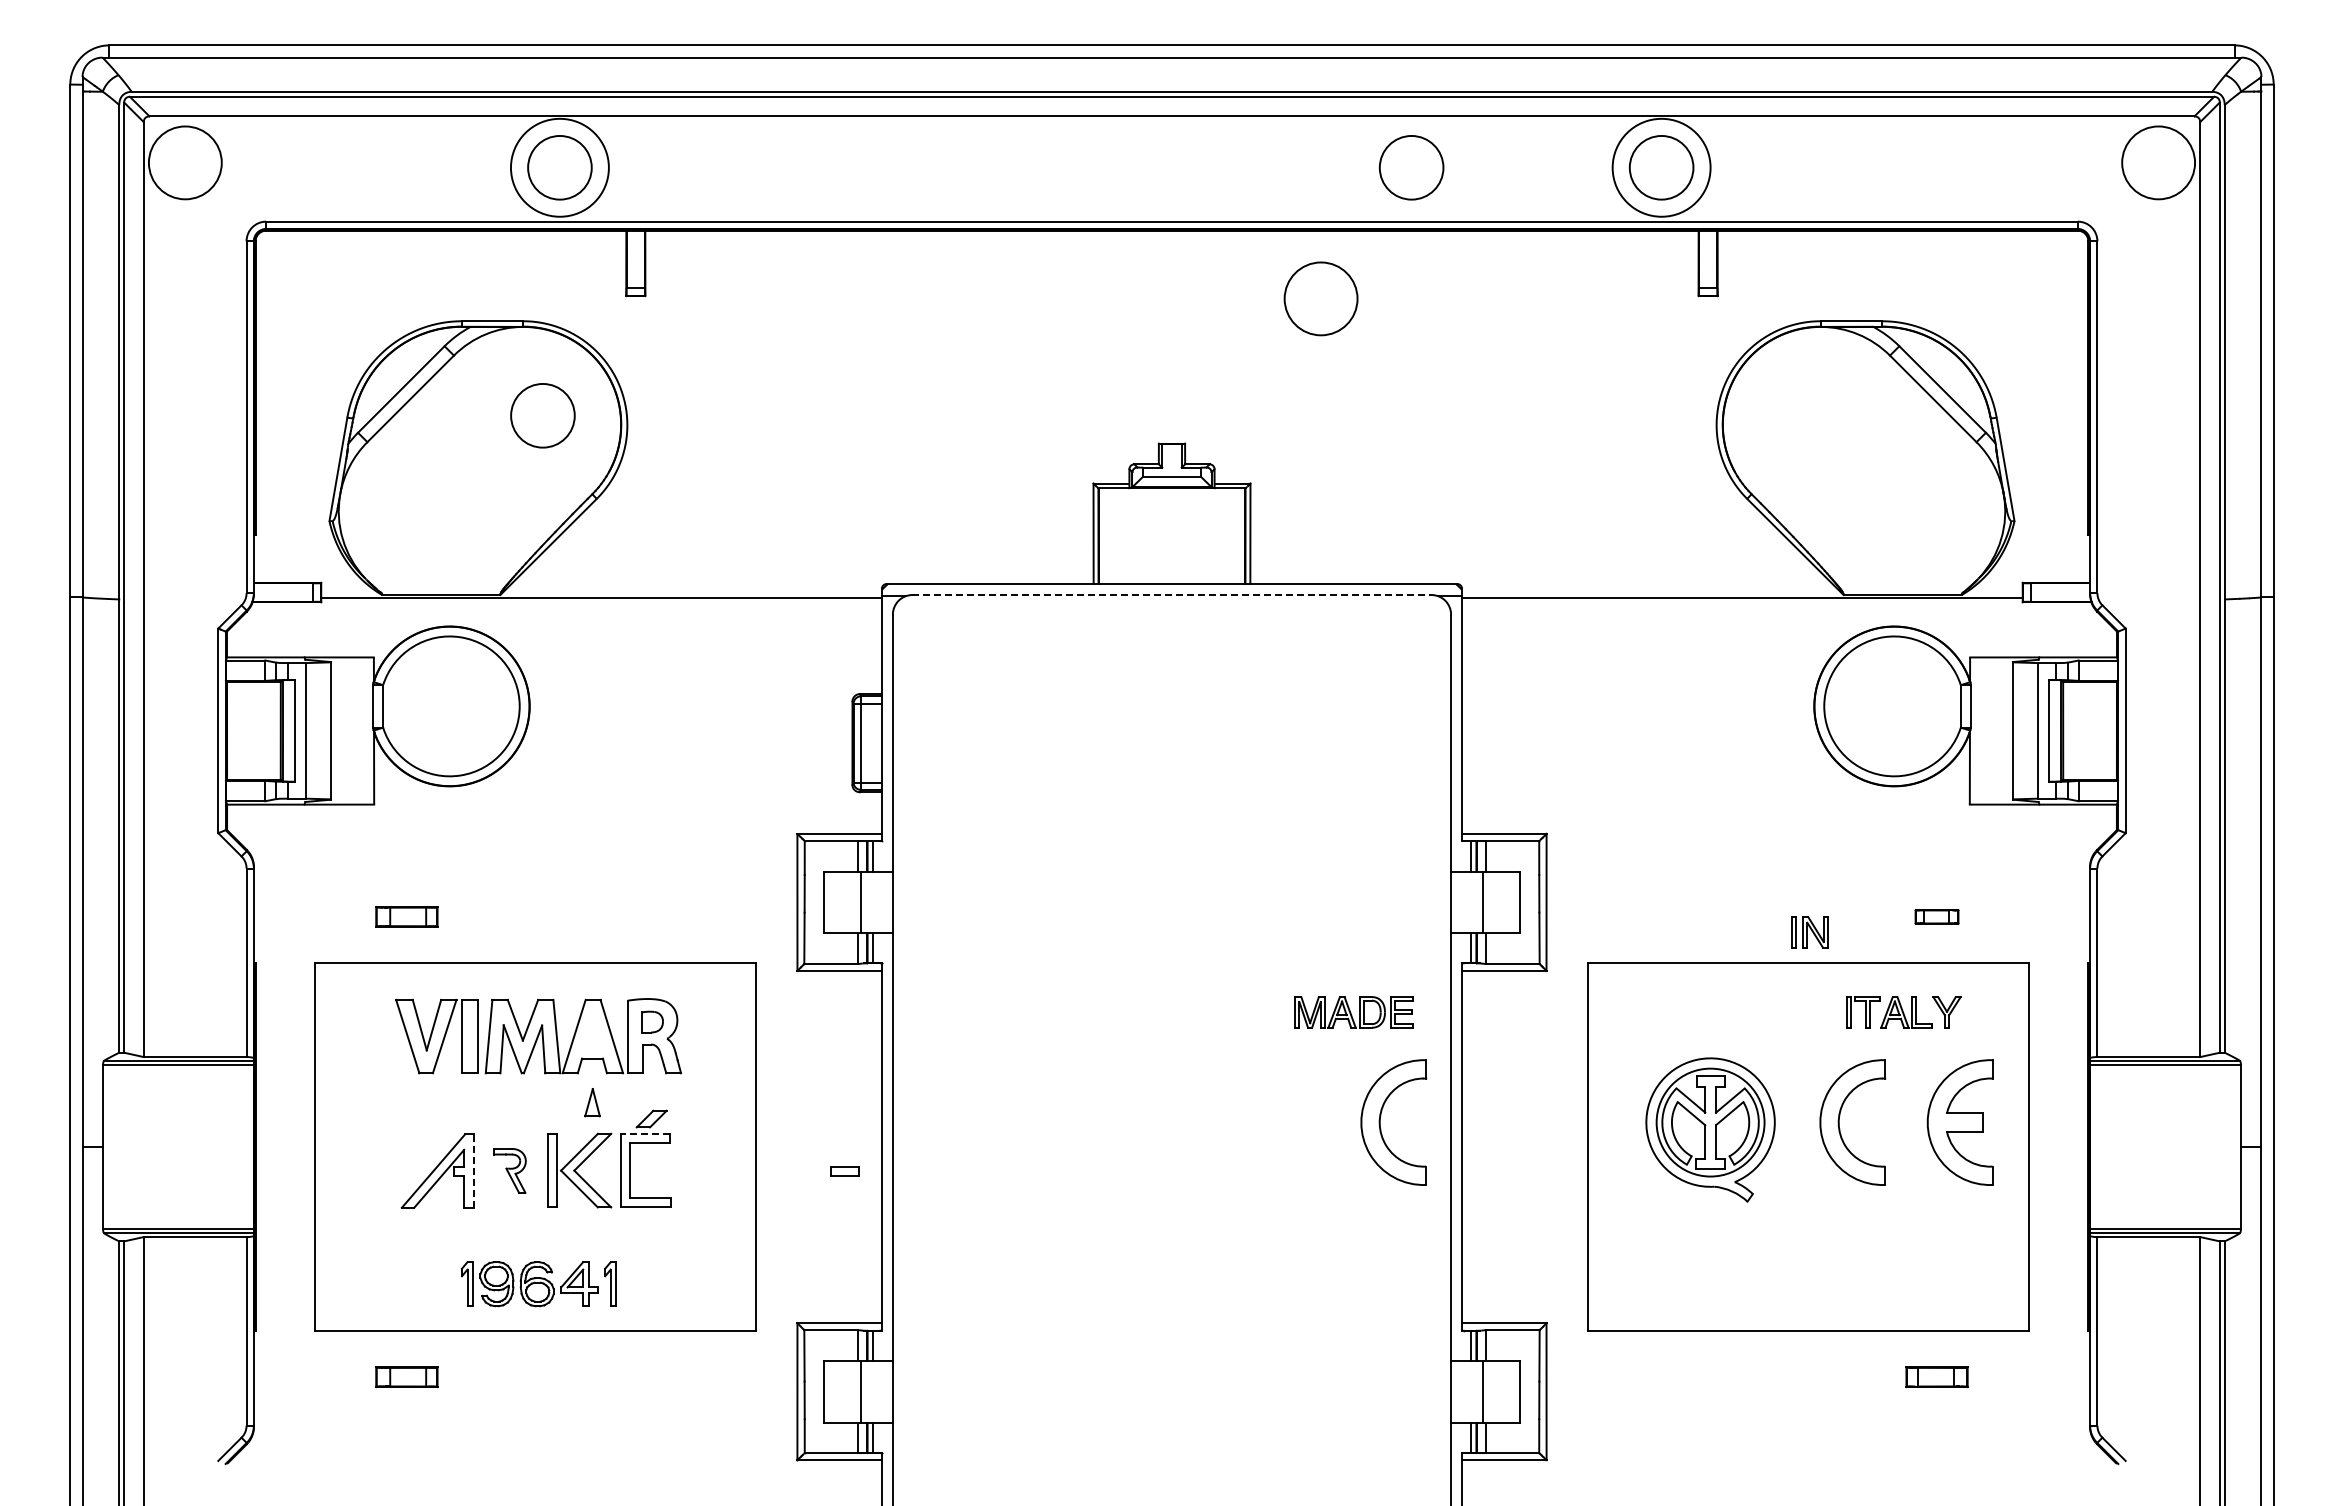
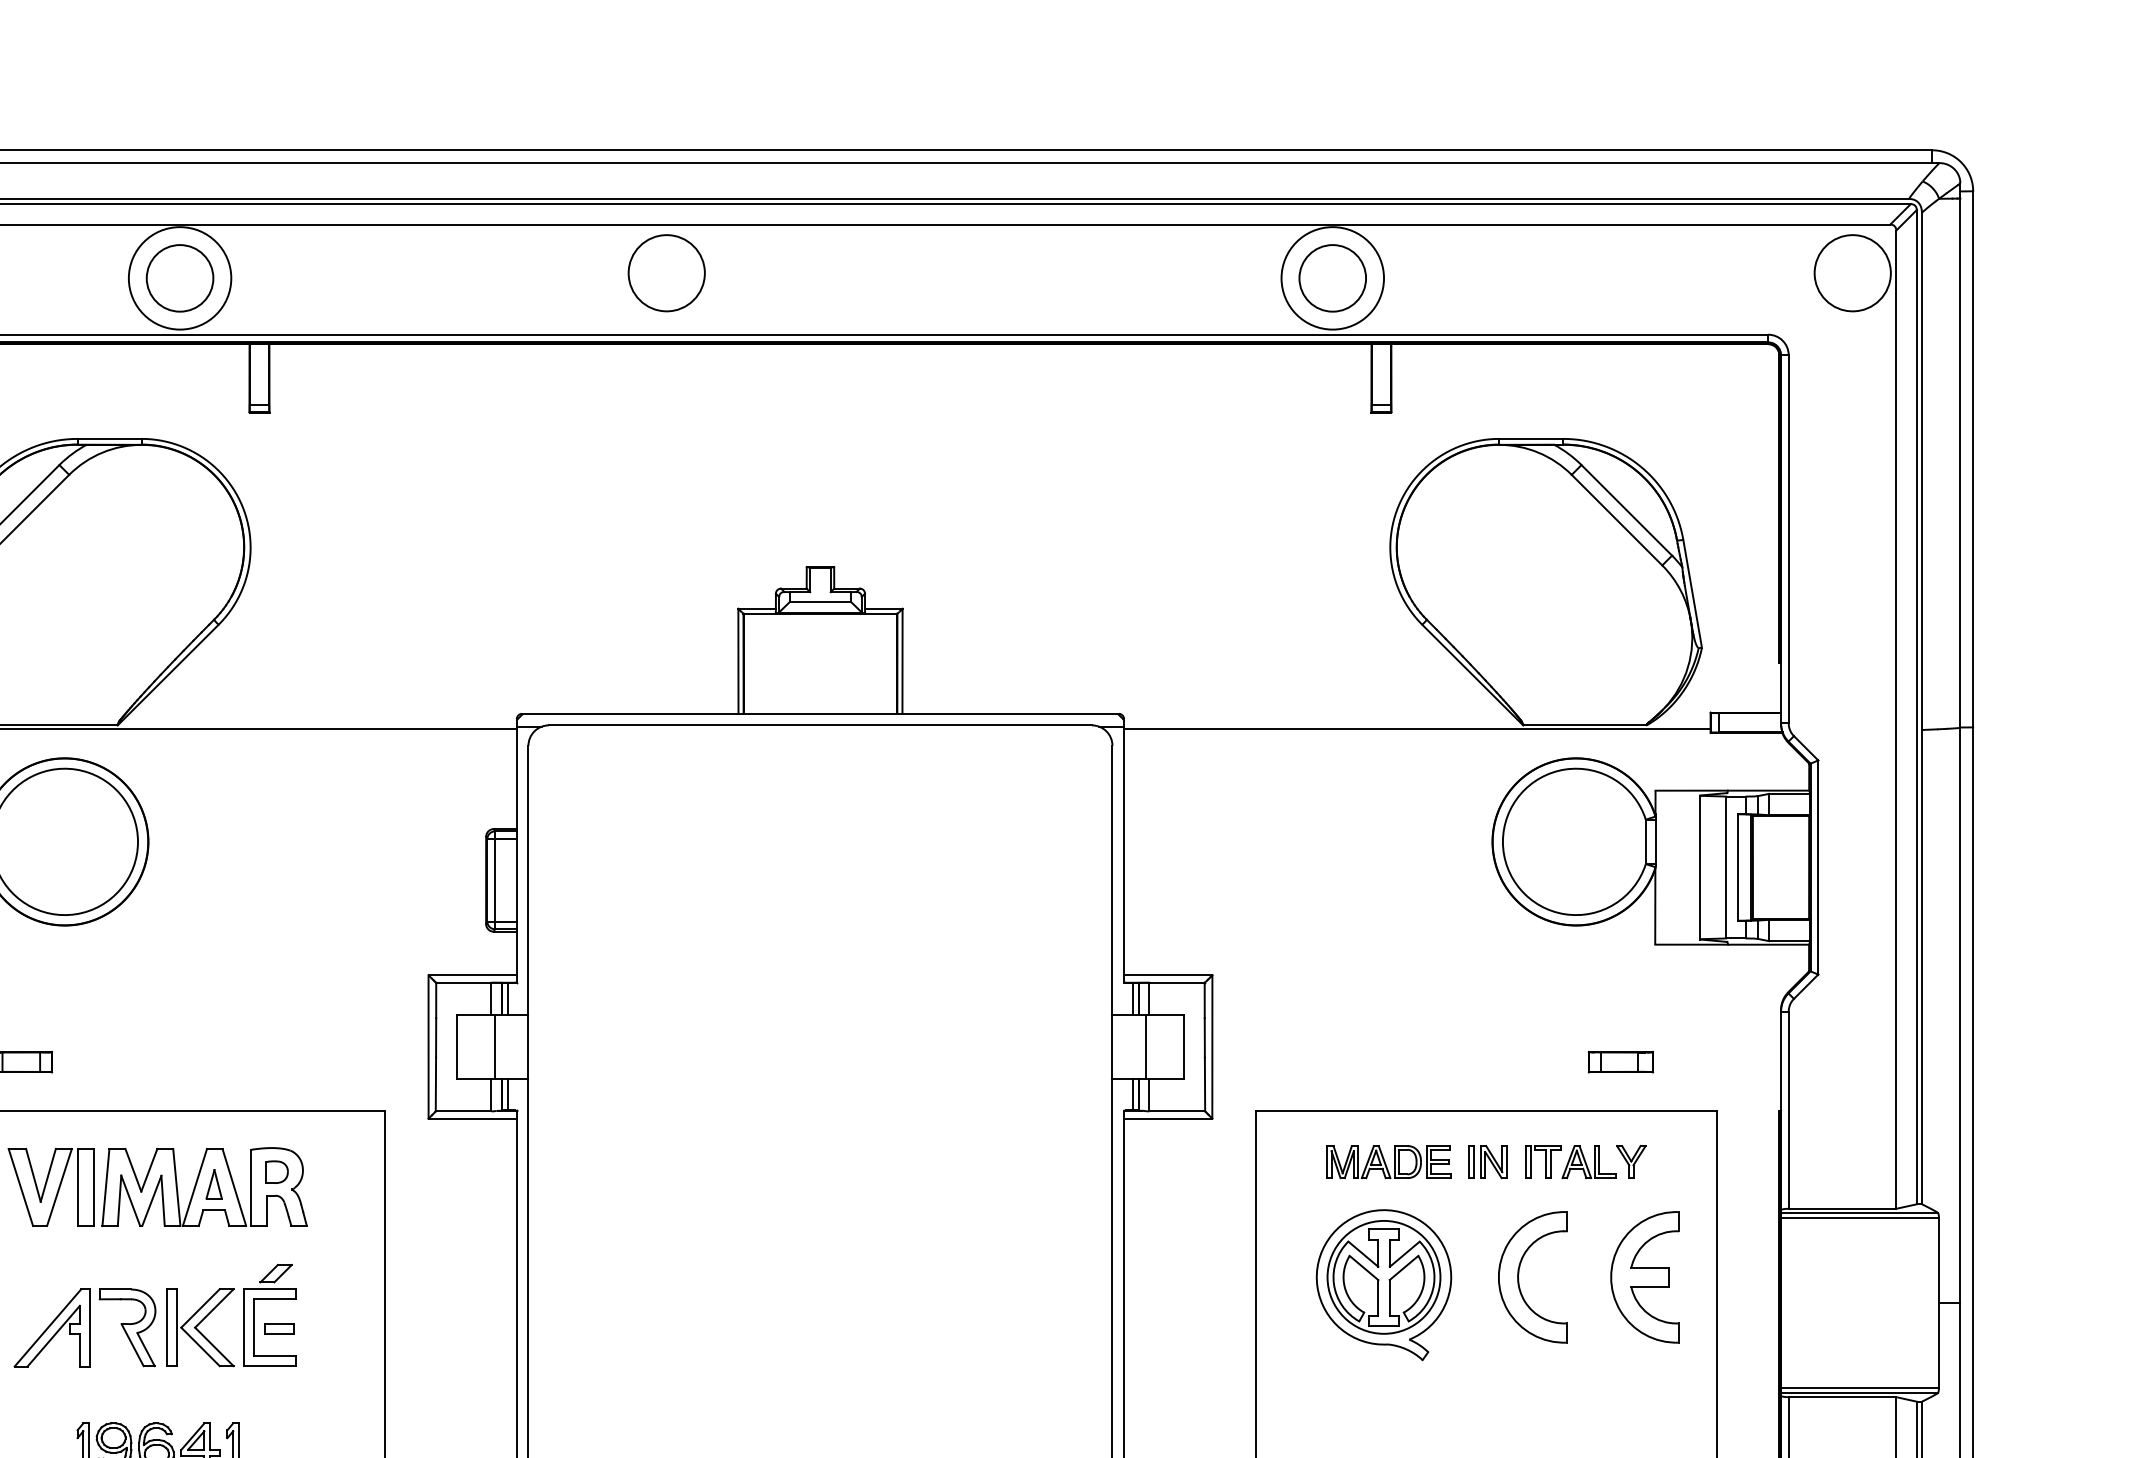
circle: (1411, 167) -> (1071, 278), removed
circle: (1320, 298) -> (666, 272), moved
circle: (542, 415) -> (161, 537), removed
line: (1171, 595) -> (819, 725), dashed -> solid
part: (1936, 916) -> (1620, 1061), size x1.43
part: (1809, 932) -> (1487, 1162), moved
part: (1353, 1012) -> (1388, 1162), moved
part: (592, 1102) -> (214, 1184), moved
part: (1380, 1122) -> (1038, 1277), removed
line: (645, 1134) -> (269, 1289), dashed -> solid
line: (473, 1170) -> (89, 1327), dashed -> solid
part: (509, 1170) -> (127, 1327), size x1.67
part: (844, 1171) -> (279, 1328), moved

